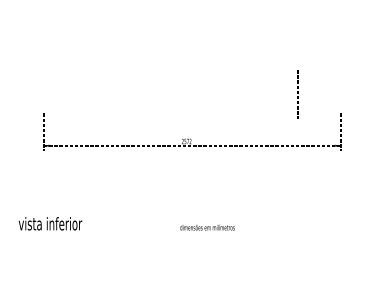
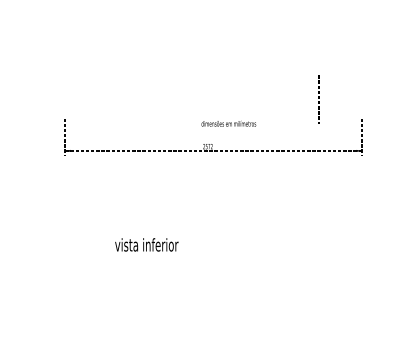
text: (50, 223) -> (146, 244), moved
text: (207, 227) -> (228, 123), moved

